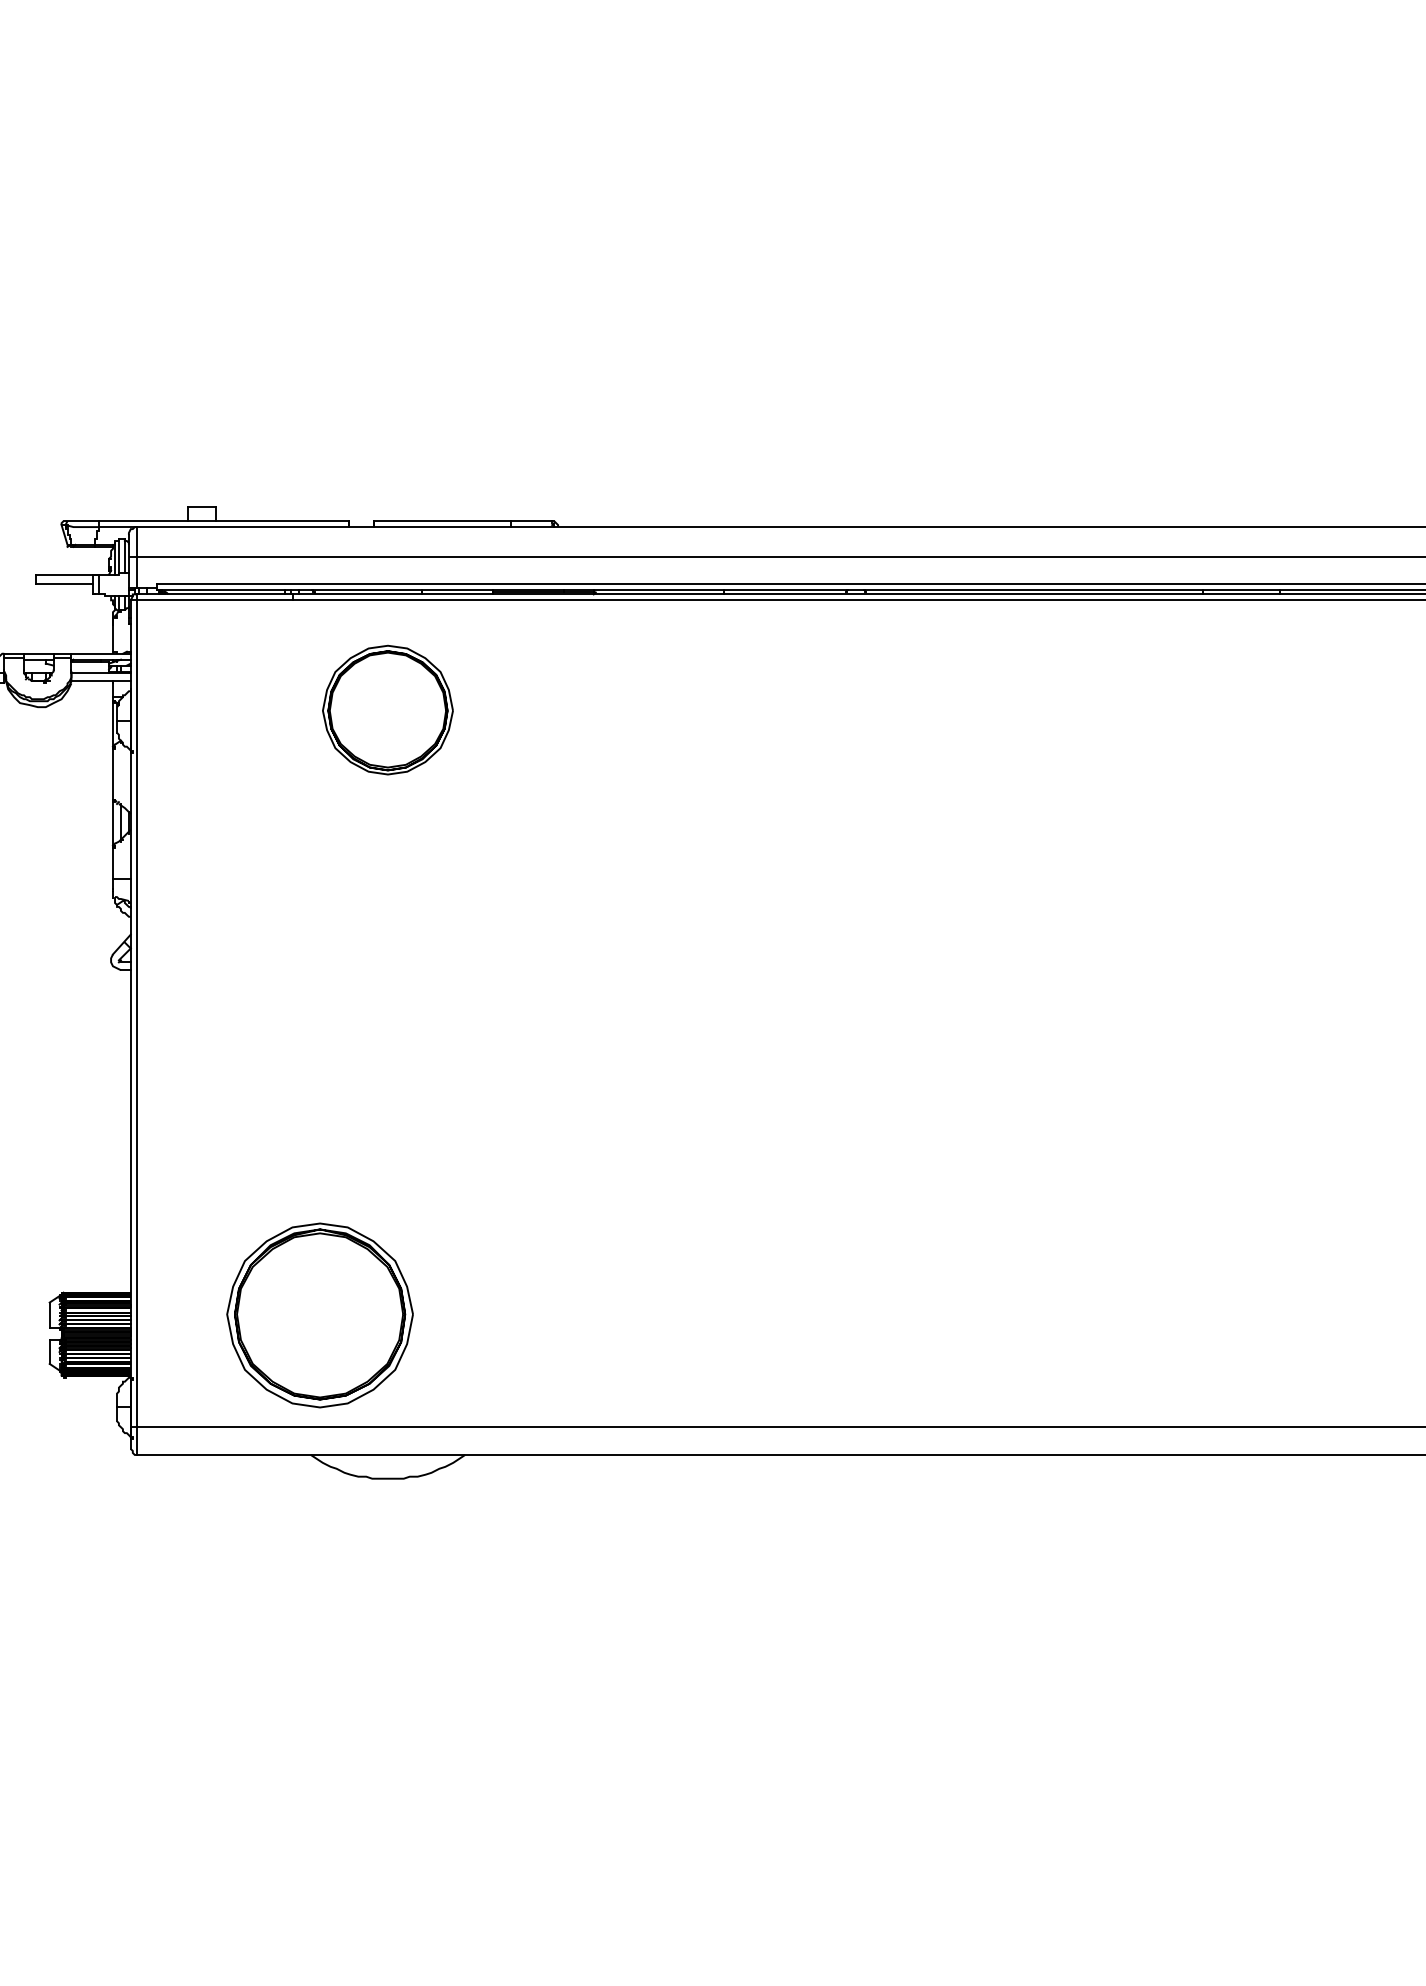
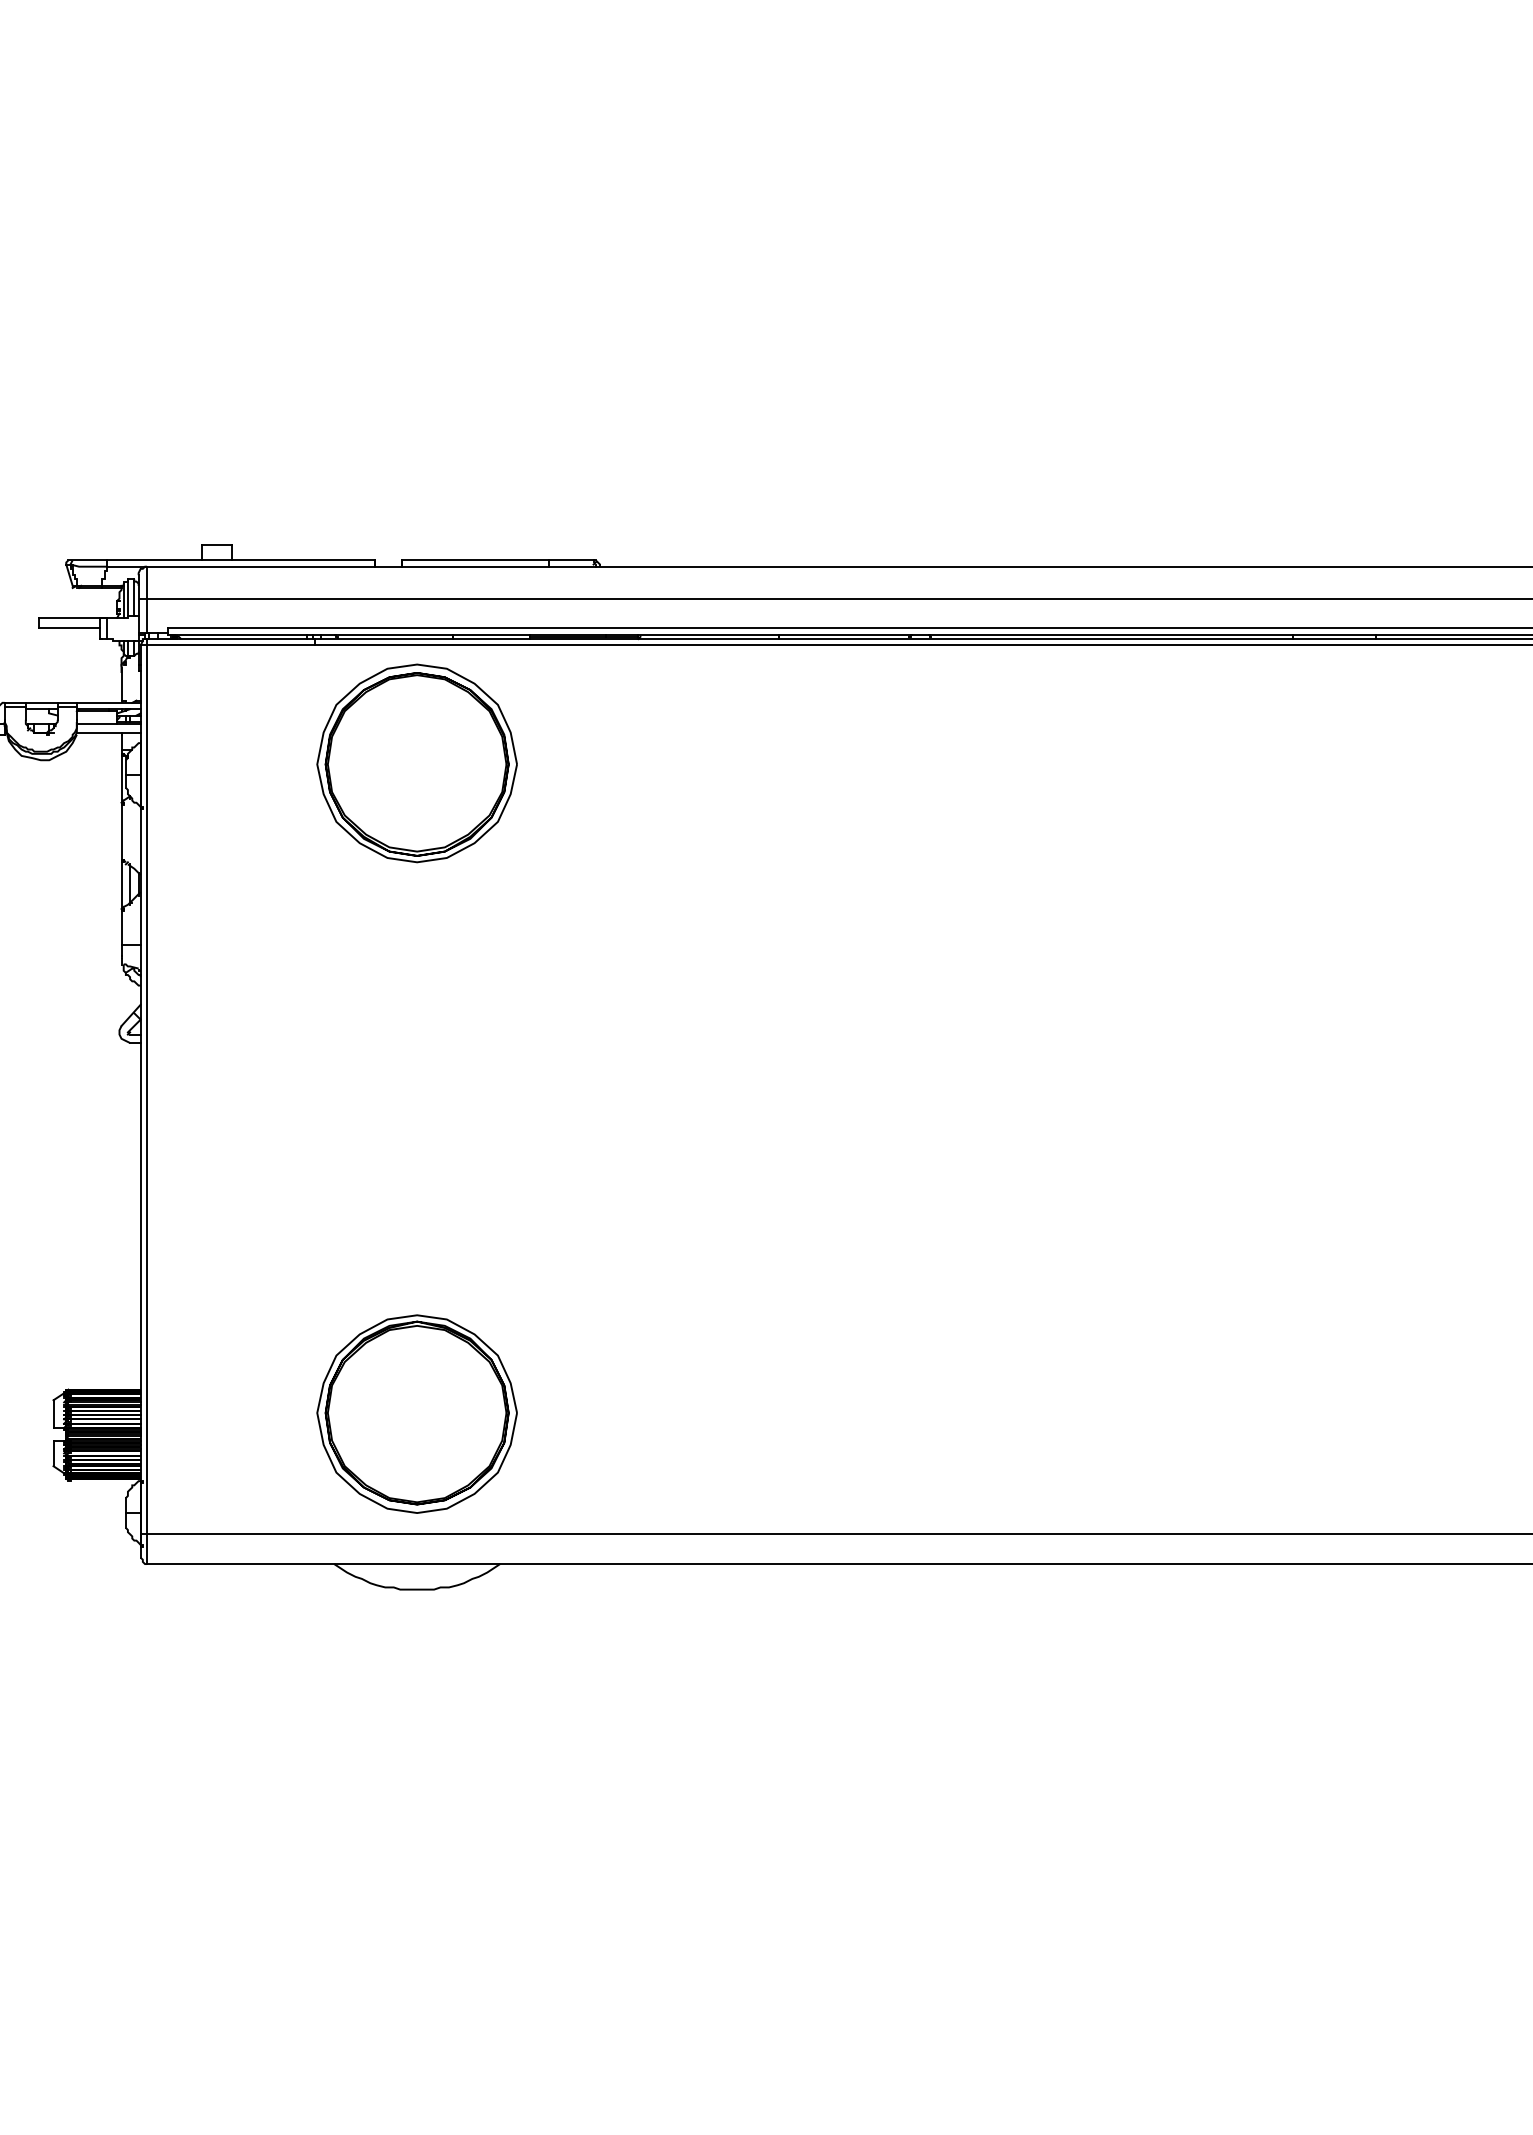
part: (387, 710) -> (416, 763), size x1.43
part: (319, 1314) -> (416, 1413), moved

